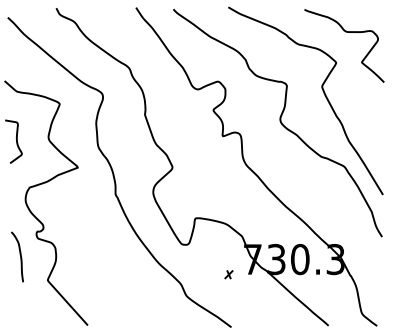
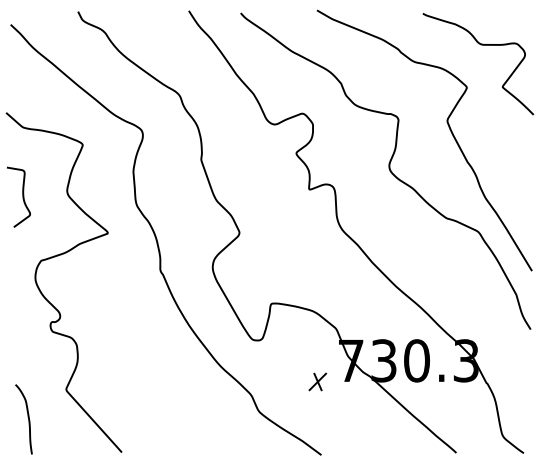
curve: (19, 255) -> (27, 417), moved
part: (228, 274) -> (317, 381), size x1.67

